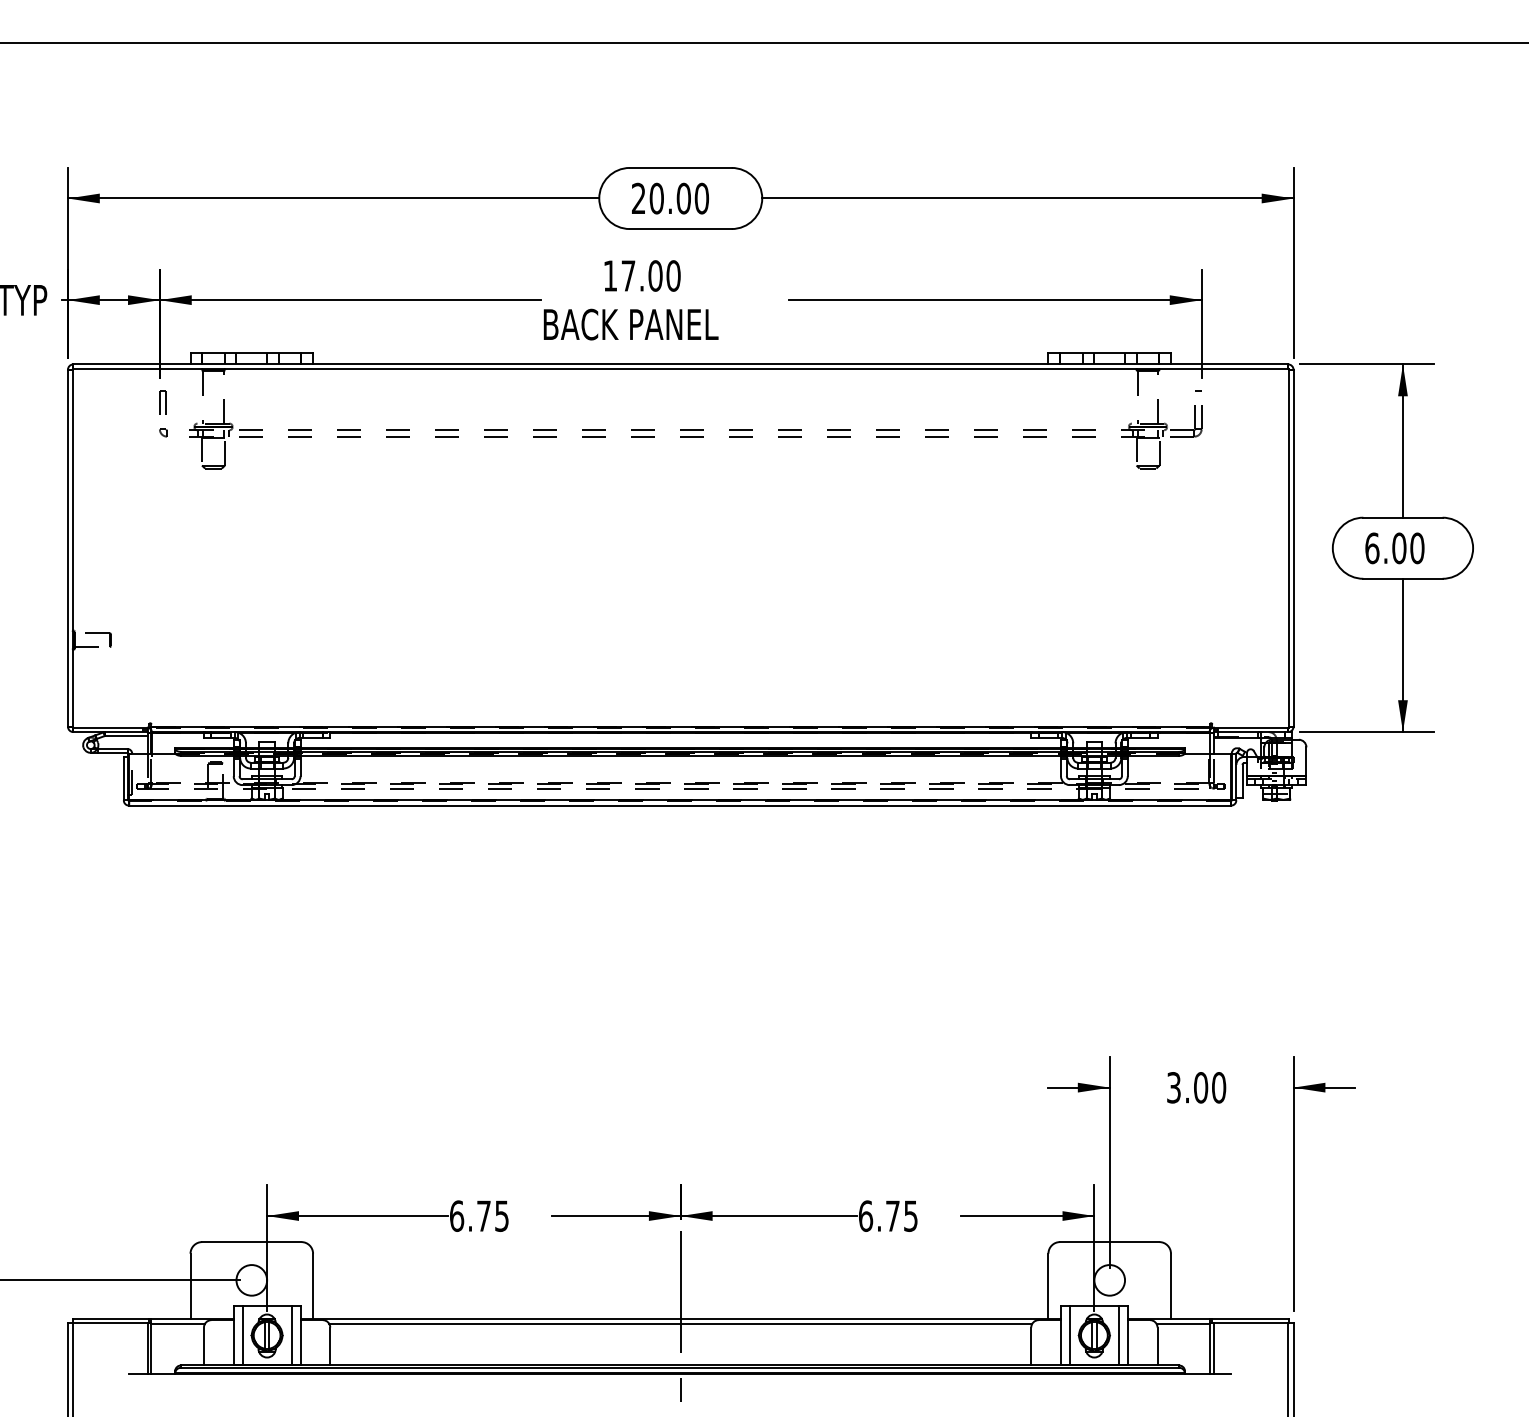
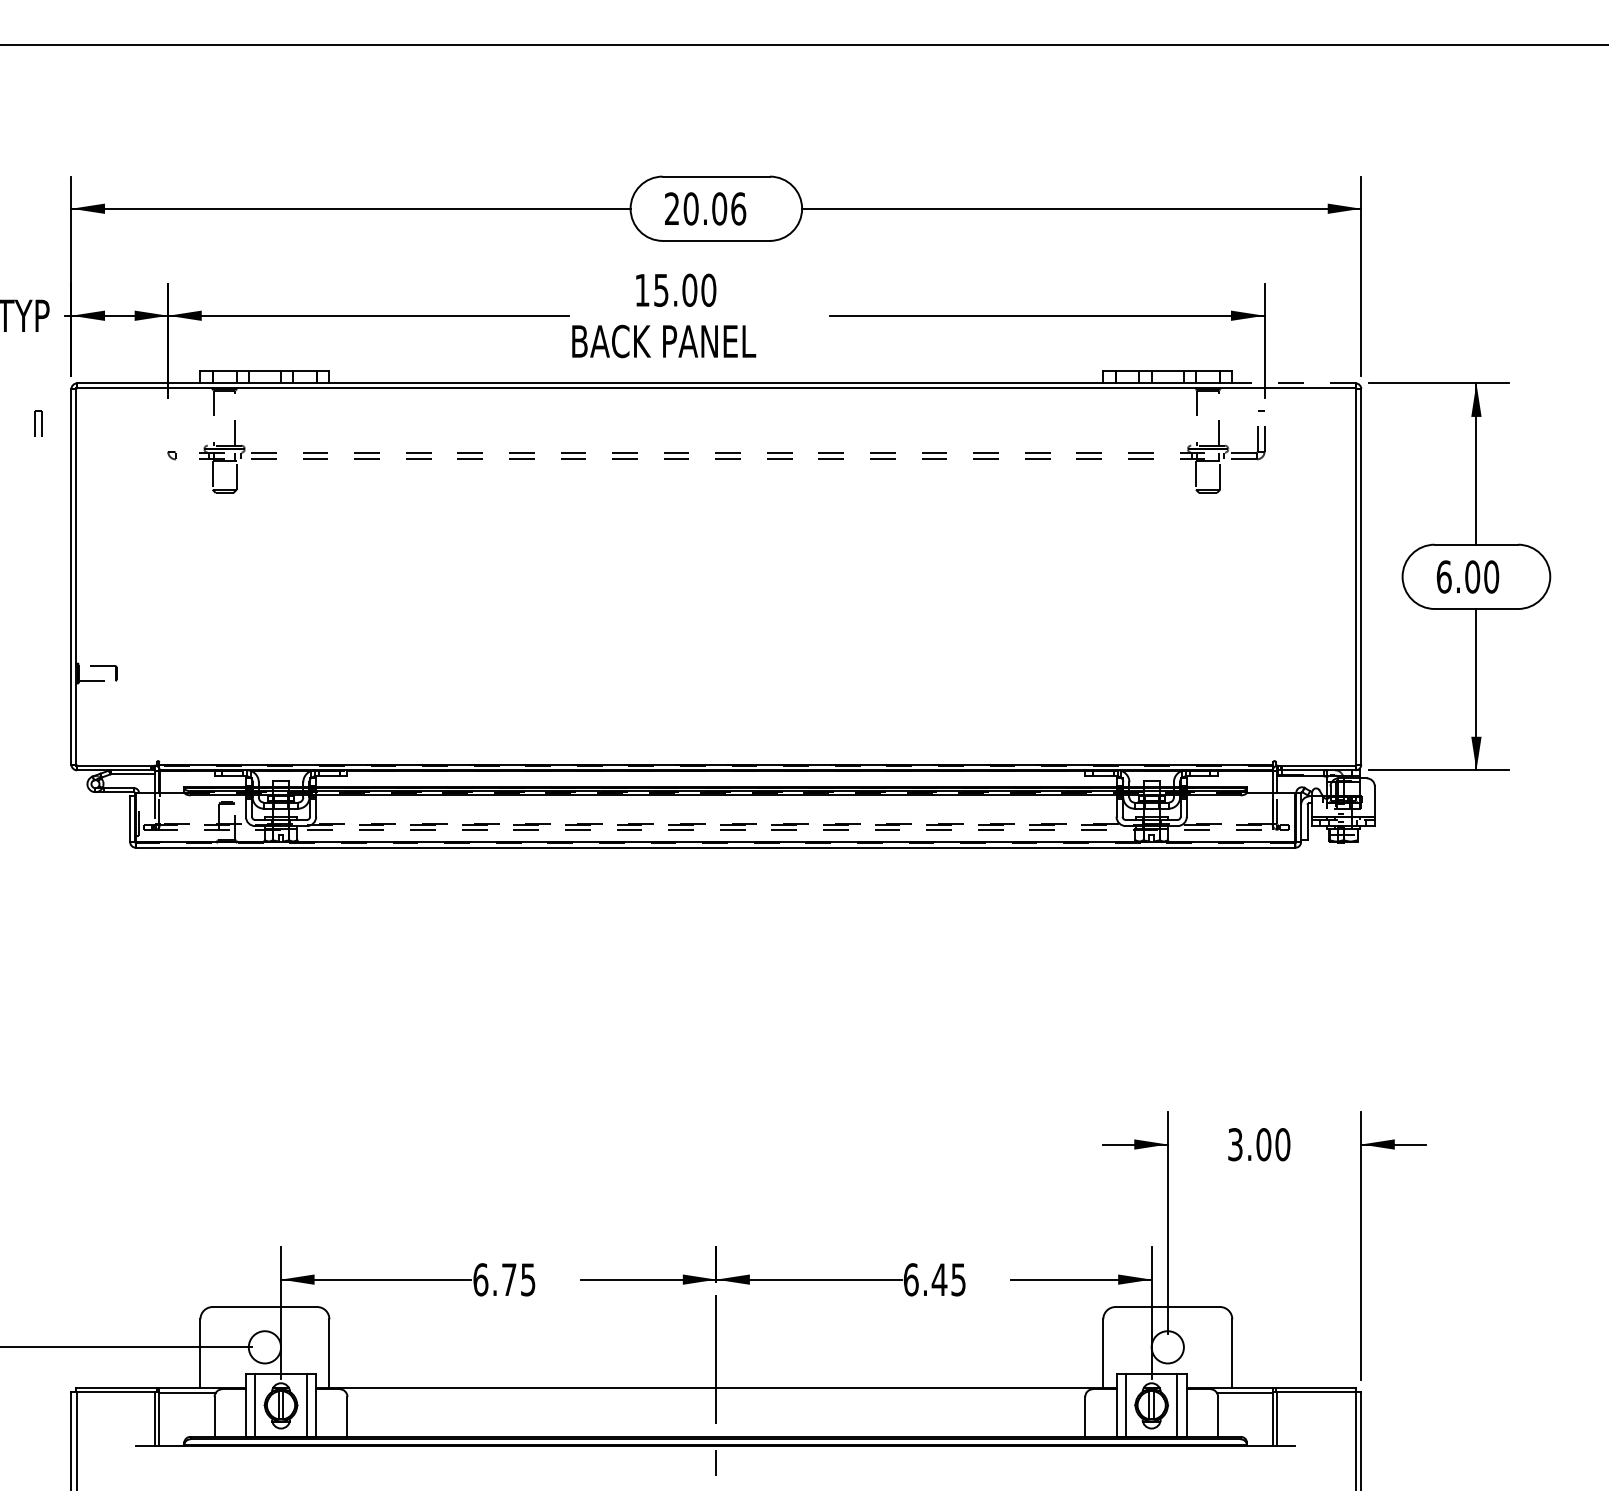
text: (701, 198) -> (738, 208), 20.00 -> 20.06
text: (628, 276) -> (661, 290), 17.00 -> 15.00
line: (1229, 364) -> (1293, 383), solid -> dashed
part: (163, 402) -> (38, 423), moved
text: (892, 1215) -> (939, 1279), 6.75 -> 6.45
line: (680, 1324) -> (716, 1393), removed

